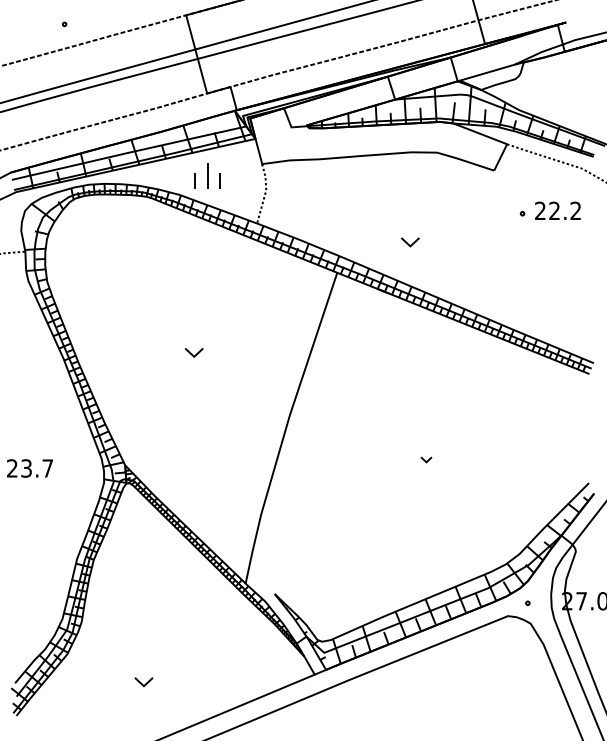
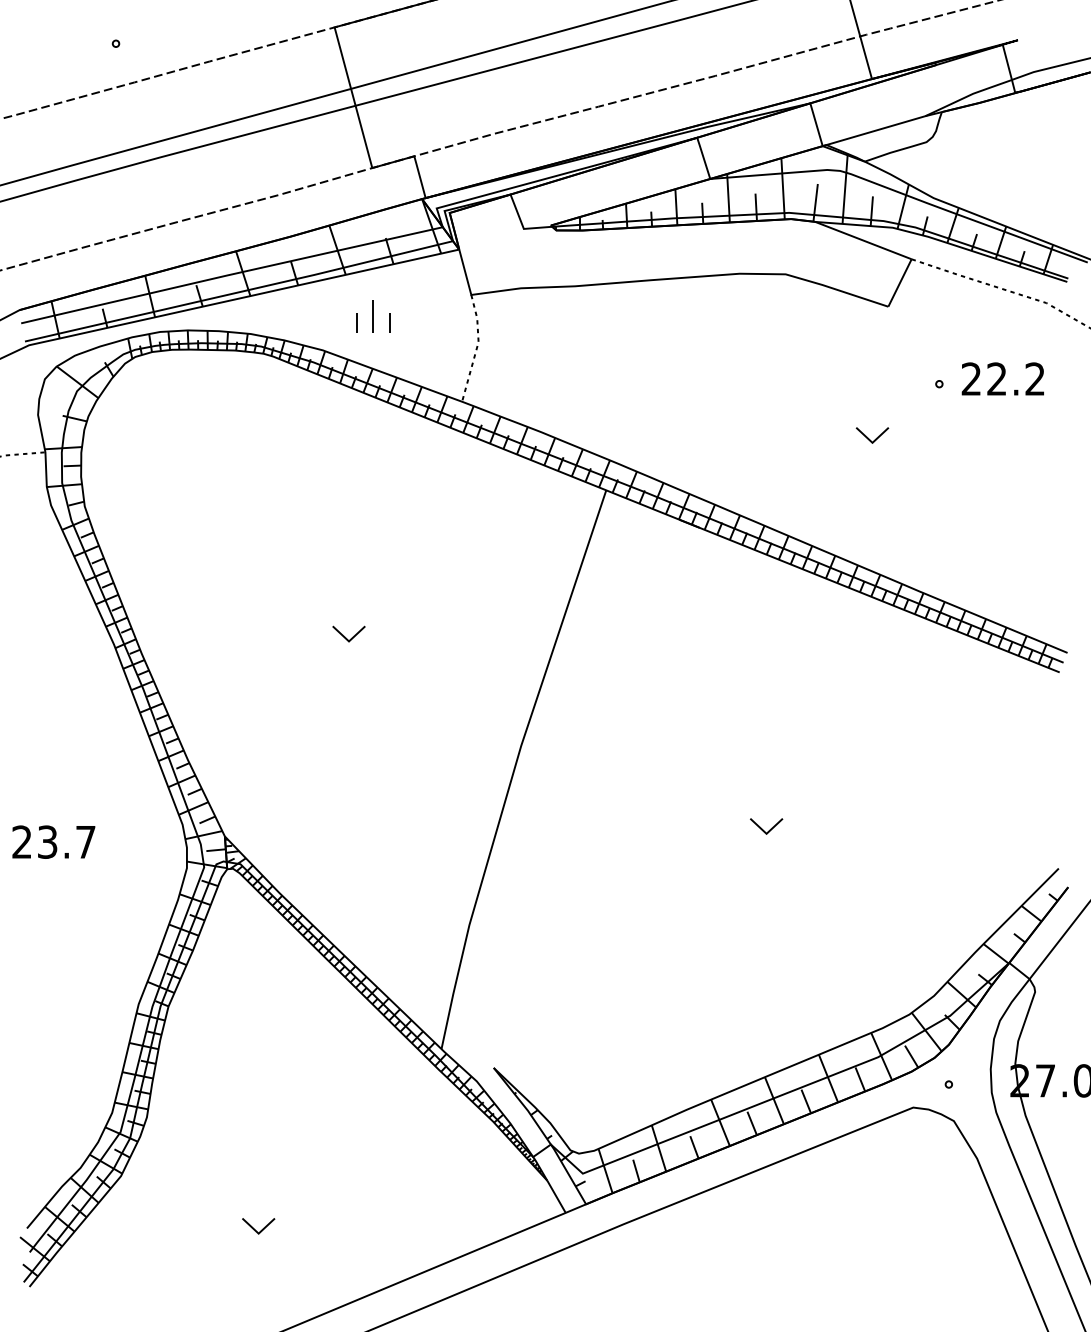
part: (207, 175) -> (372, 315), size x0.71
part: (410, 242) -> (872, 435), moved
part: (426, 459) -> (766, 826), size x1.67

